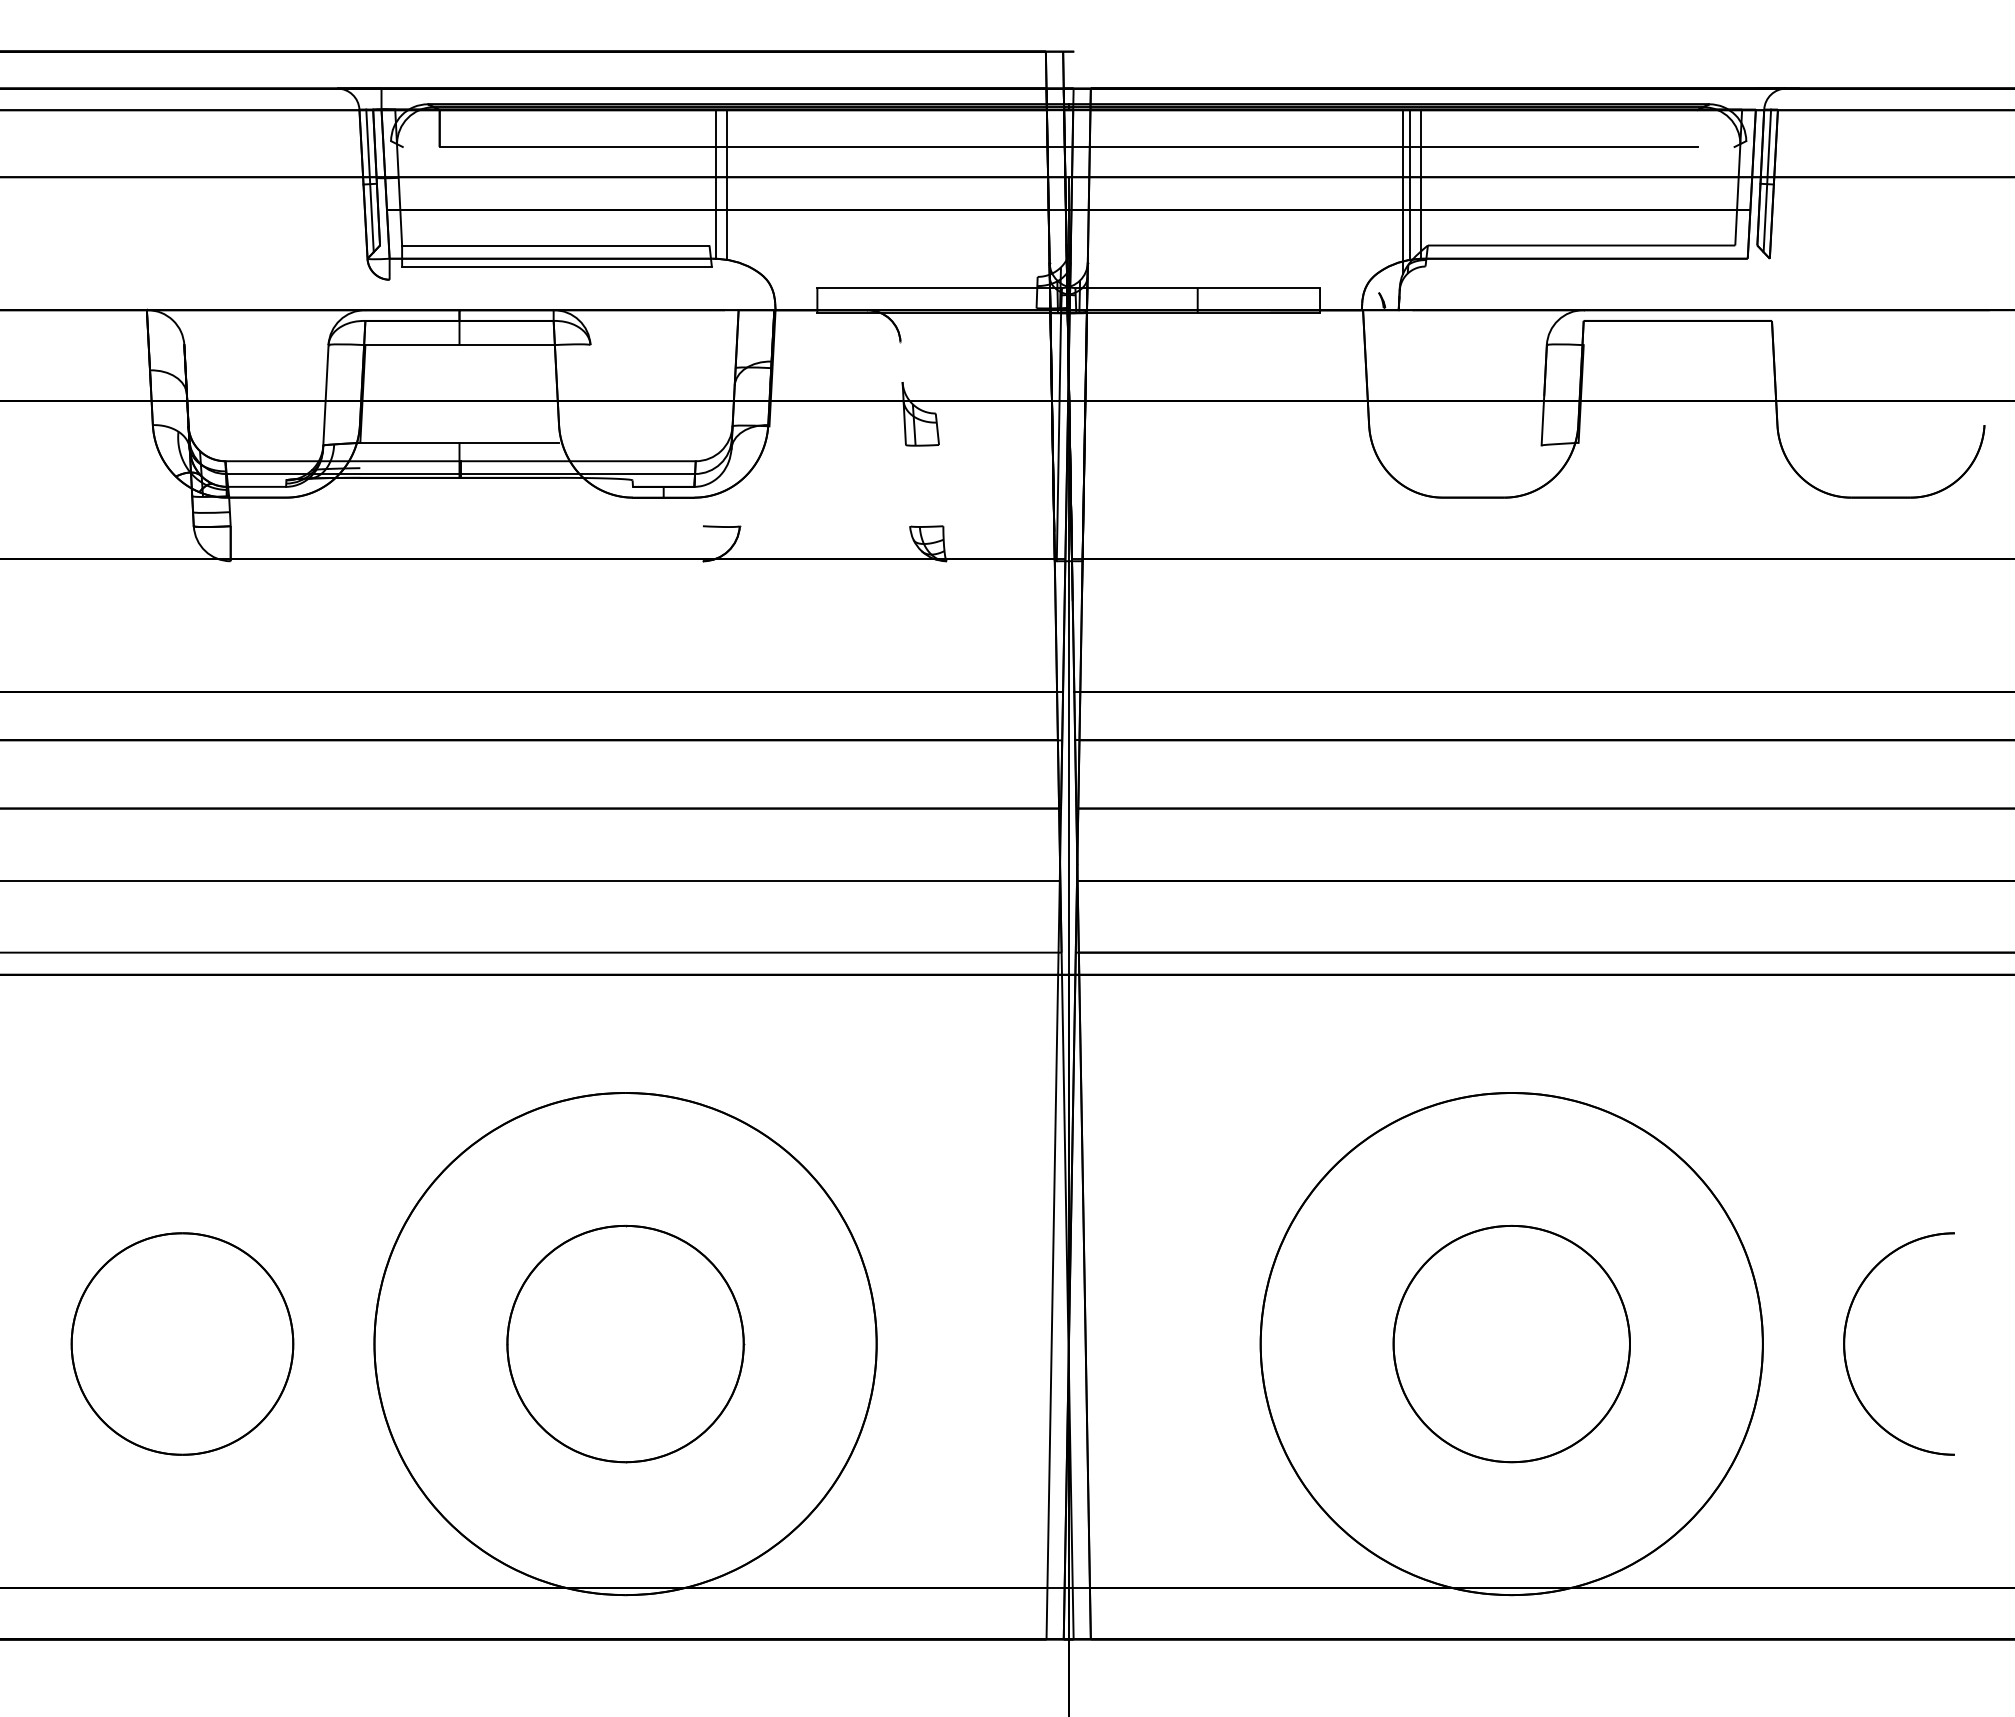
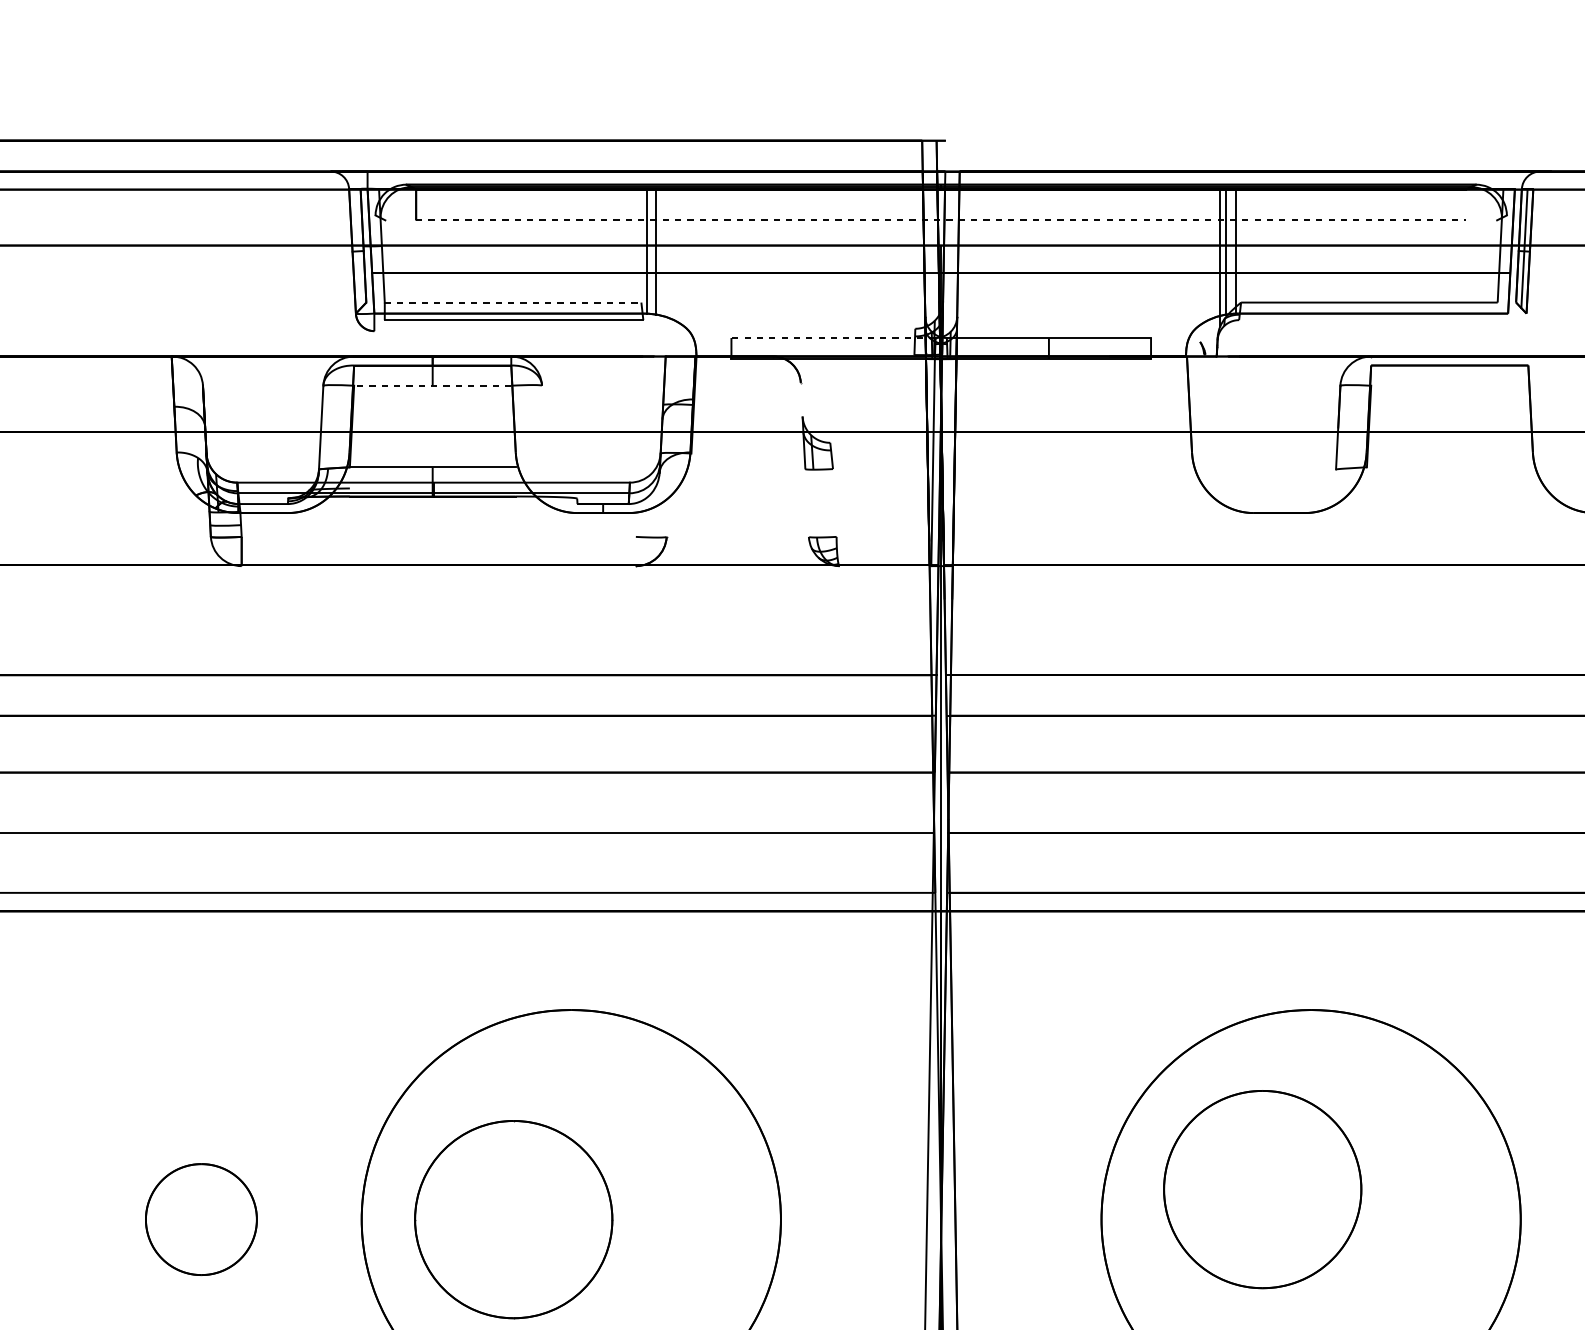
line: (1068, 147) -> (941, 220), solid -> dashed
line: (369, 180) -> (357, 248), removed
line: (555, 245) -> (512, 302), solid -> dashed
line: (939, 287) -> (833, 337), solid -> dashed
line: (459, 345) -> (432, 386), solid -> dashed
part: (182, 1343) -> (201, 1219), size x0.6
part: (625, 1343) -> (513, 1219), moved
part: (1511, 1344) -> (1262, 1189), moved

